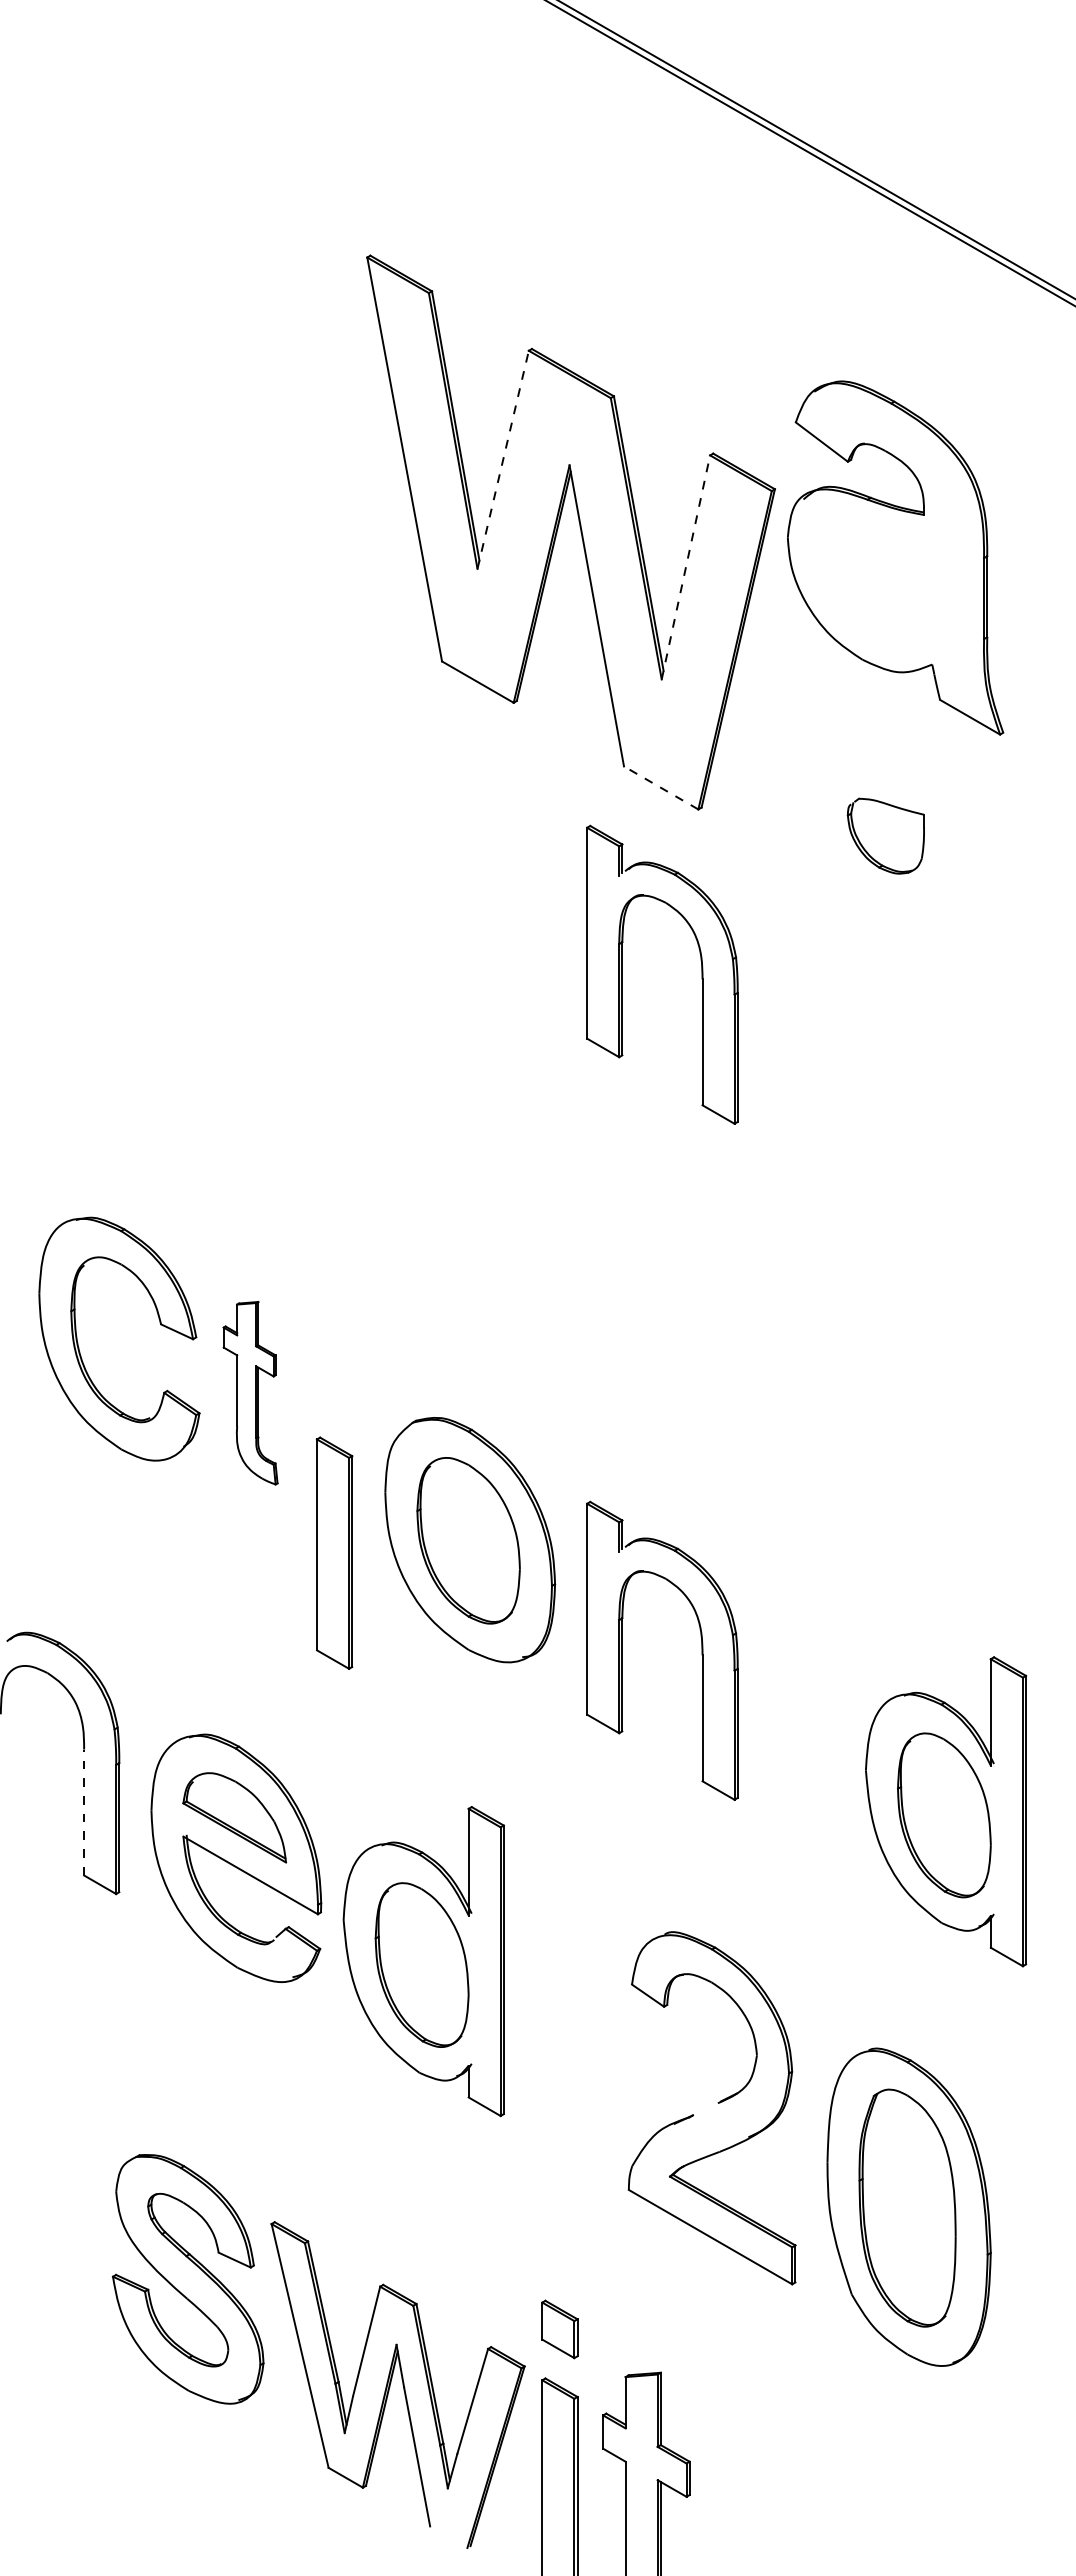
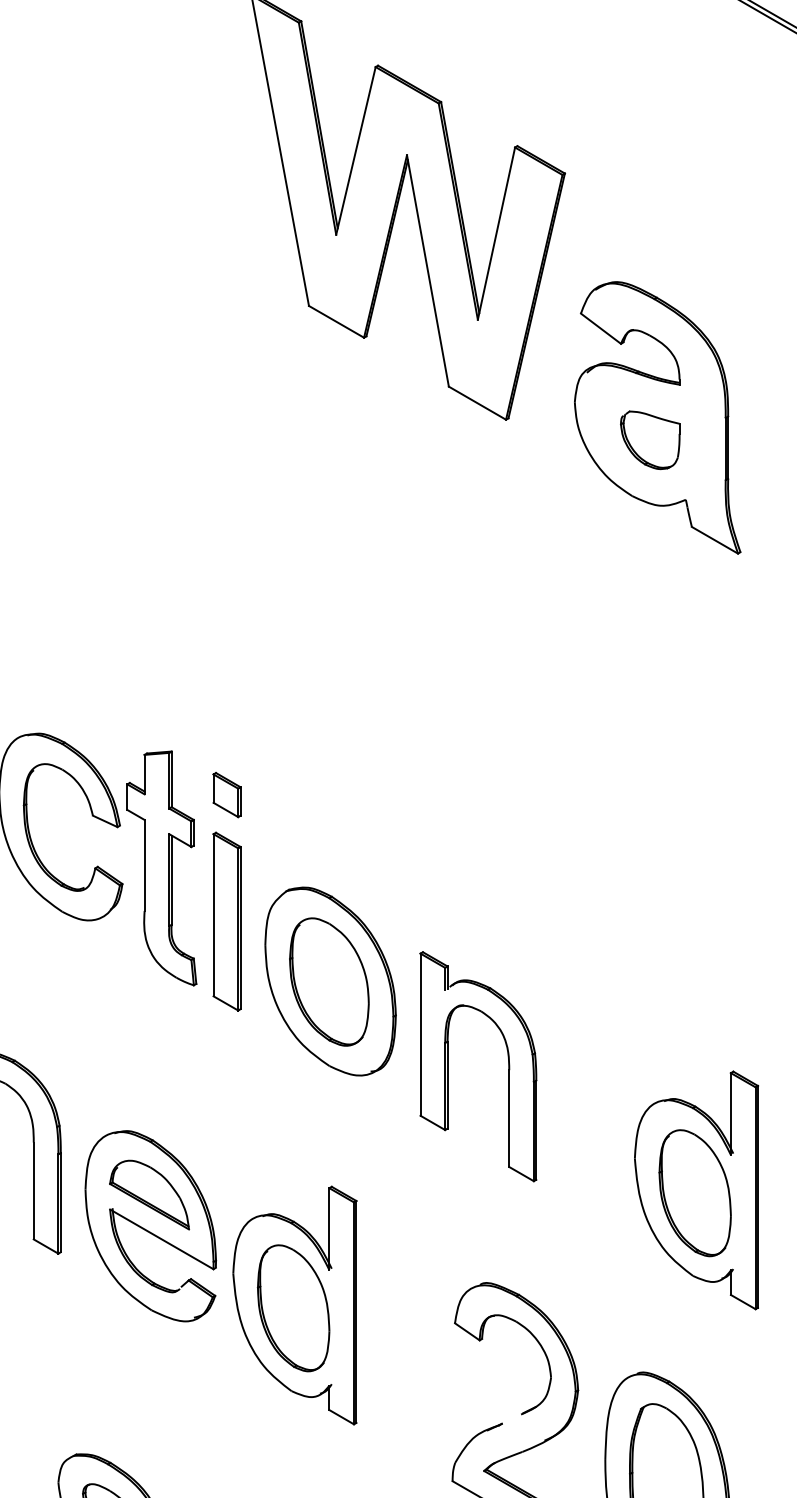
line: (503, 459) -> (356, 150), dashed -> solid
part: (895, 557) -> (657, 417), moved
line: (685, 567) -> (496, 233), dashed -> solid
line: (661, 787) -> (477, 402), dashed -> solid
part: (701, 974) -> (508, 546), removed
part: (335, 1297) -> (227, 795), added
part: (250, 1393) -> (161, 868), size x1.67
part: (334, 1552) -> (227, 921), moved
line: (84, 1812) -> (34, 1190), dashed -> solid

